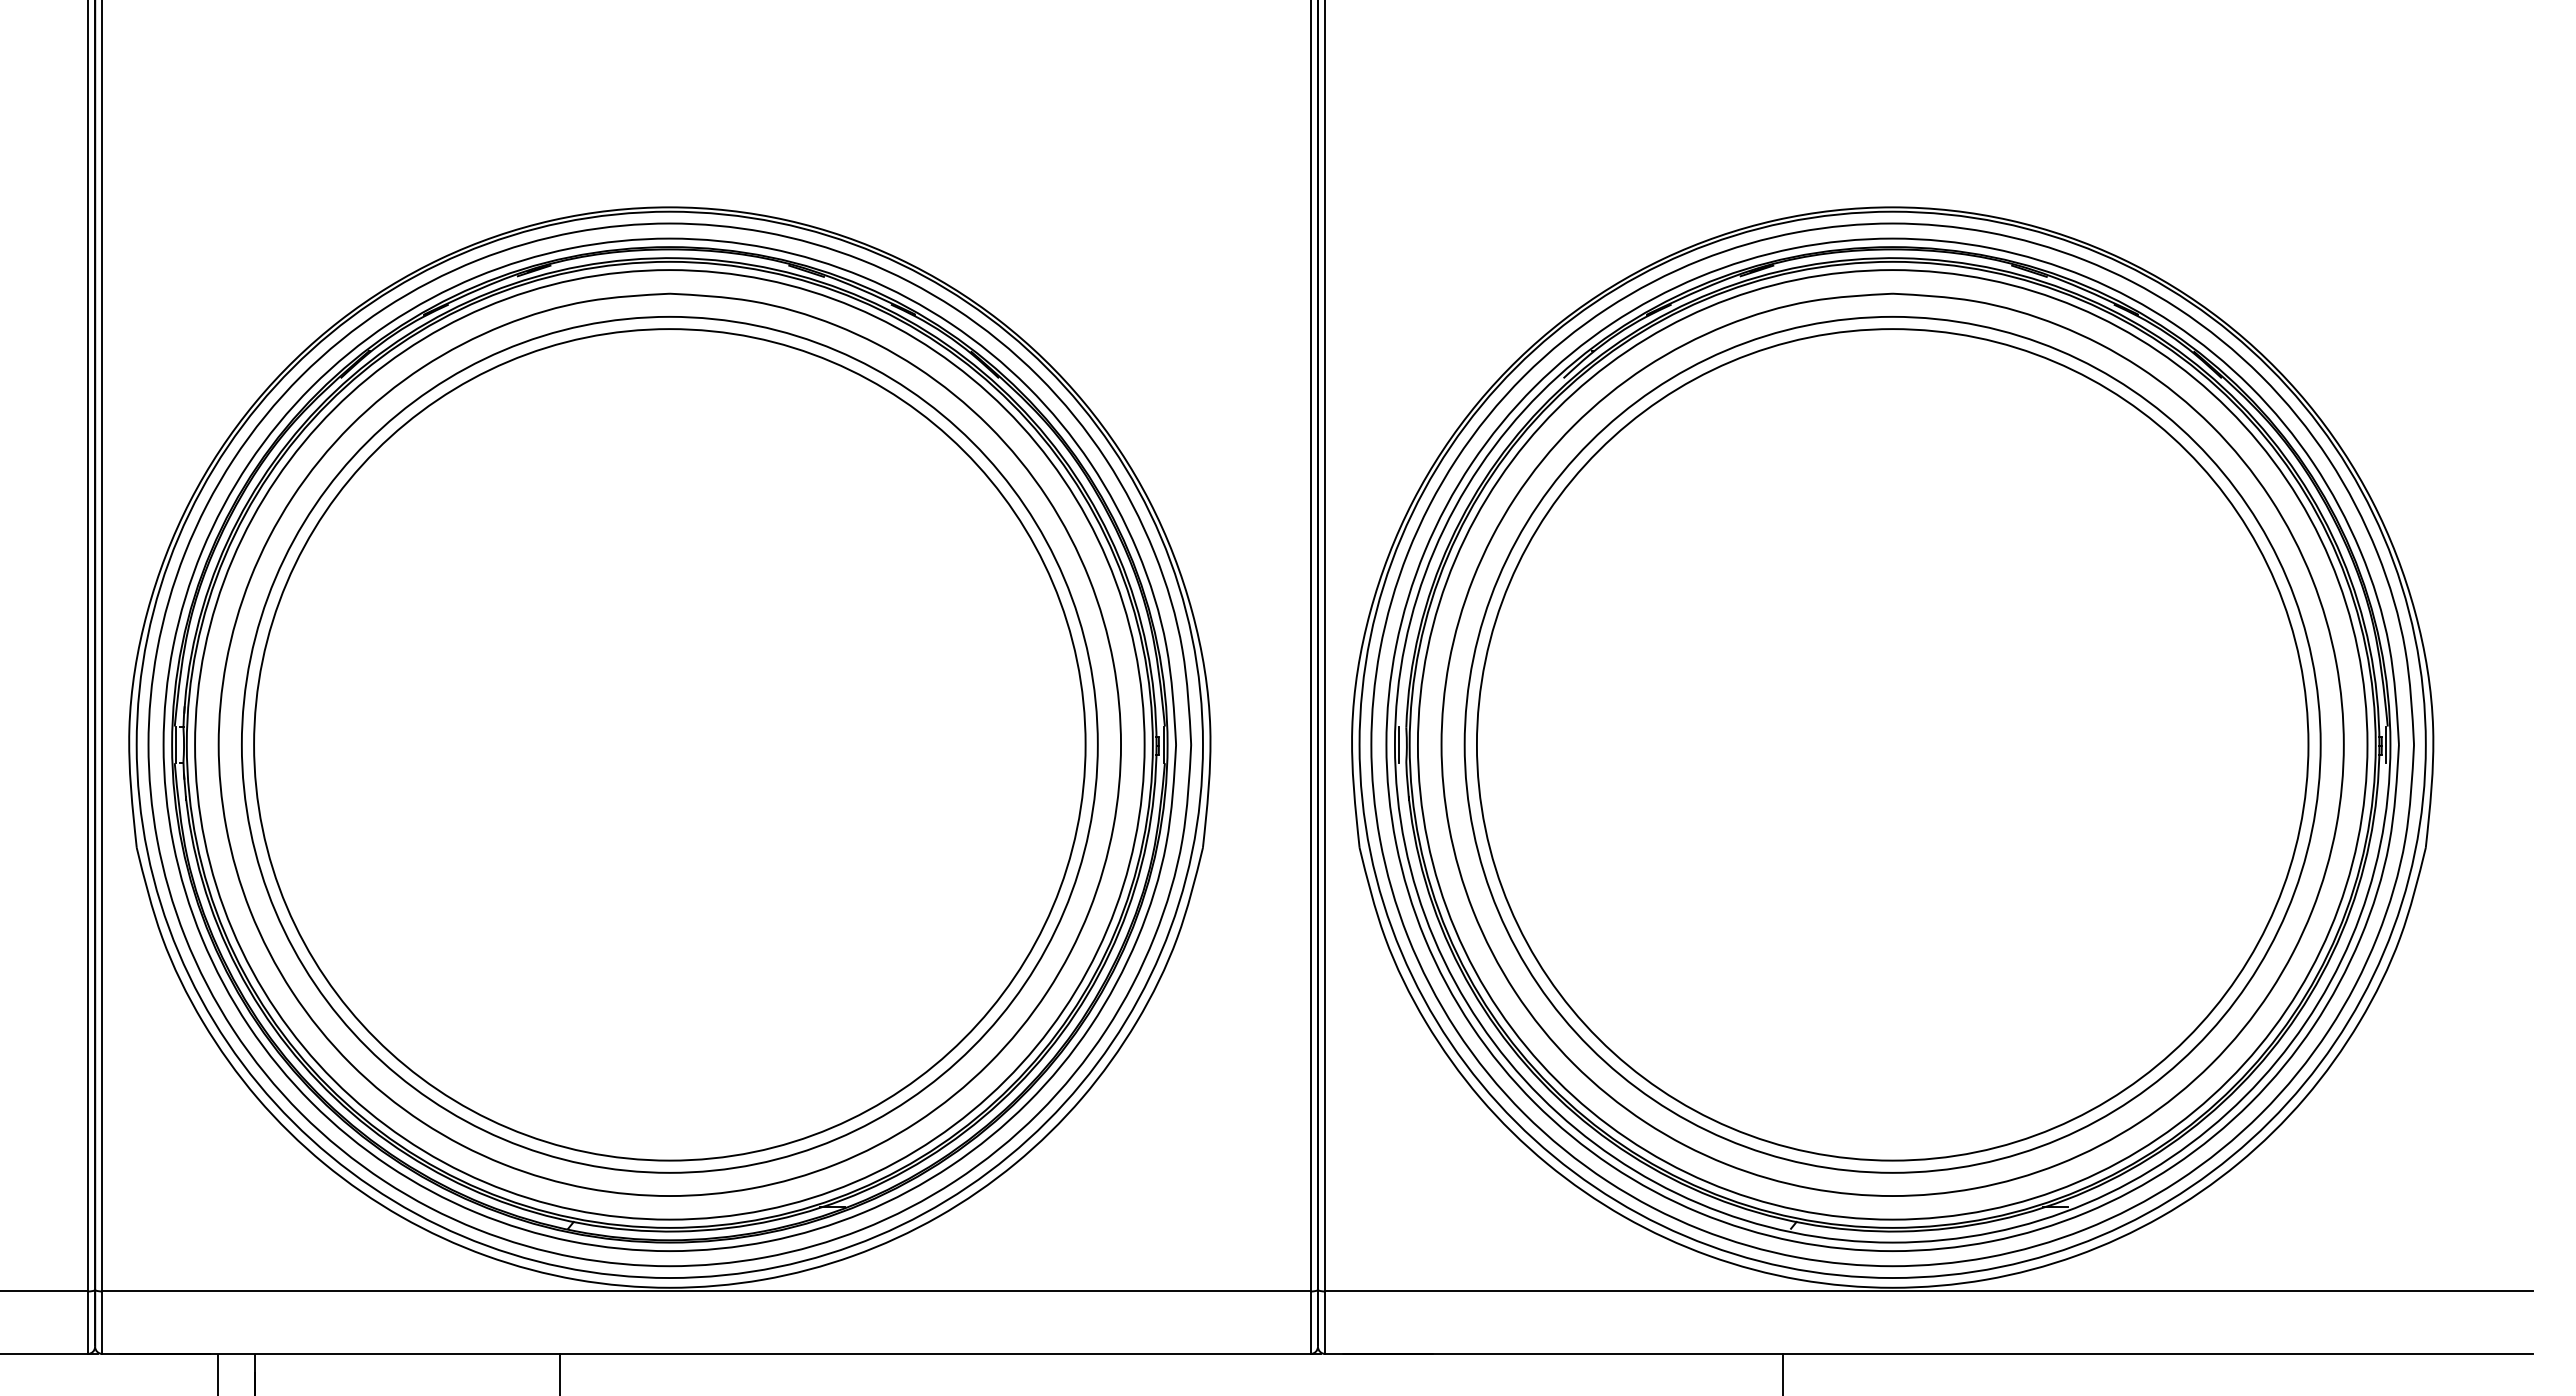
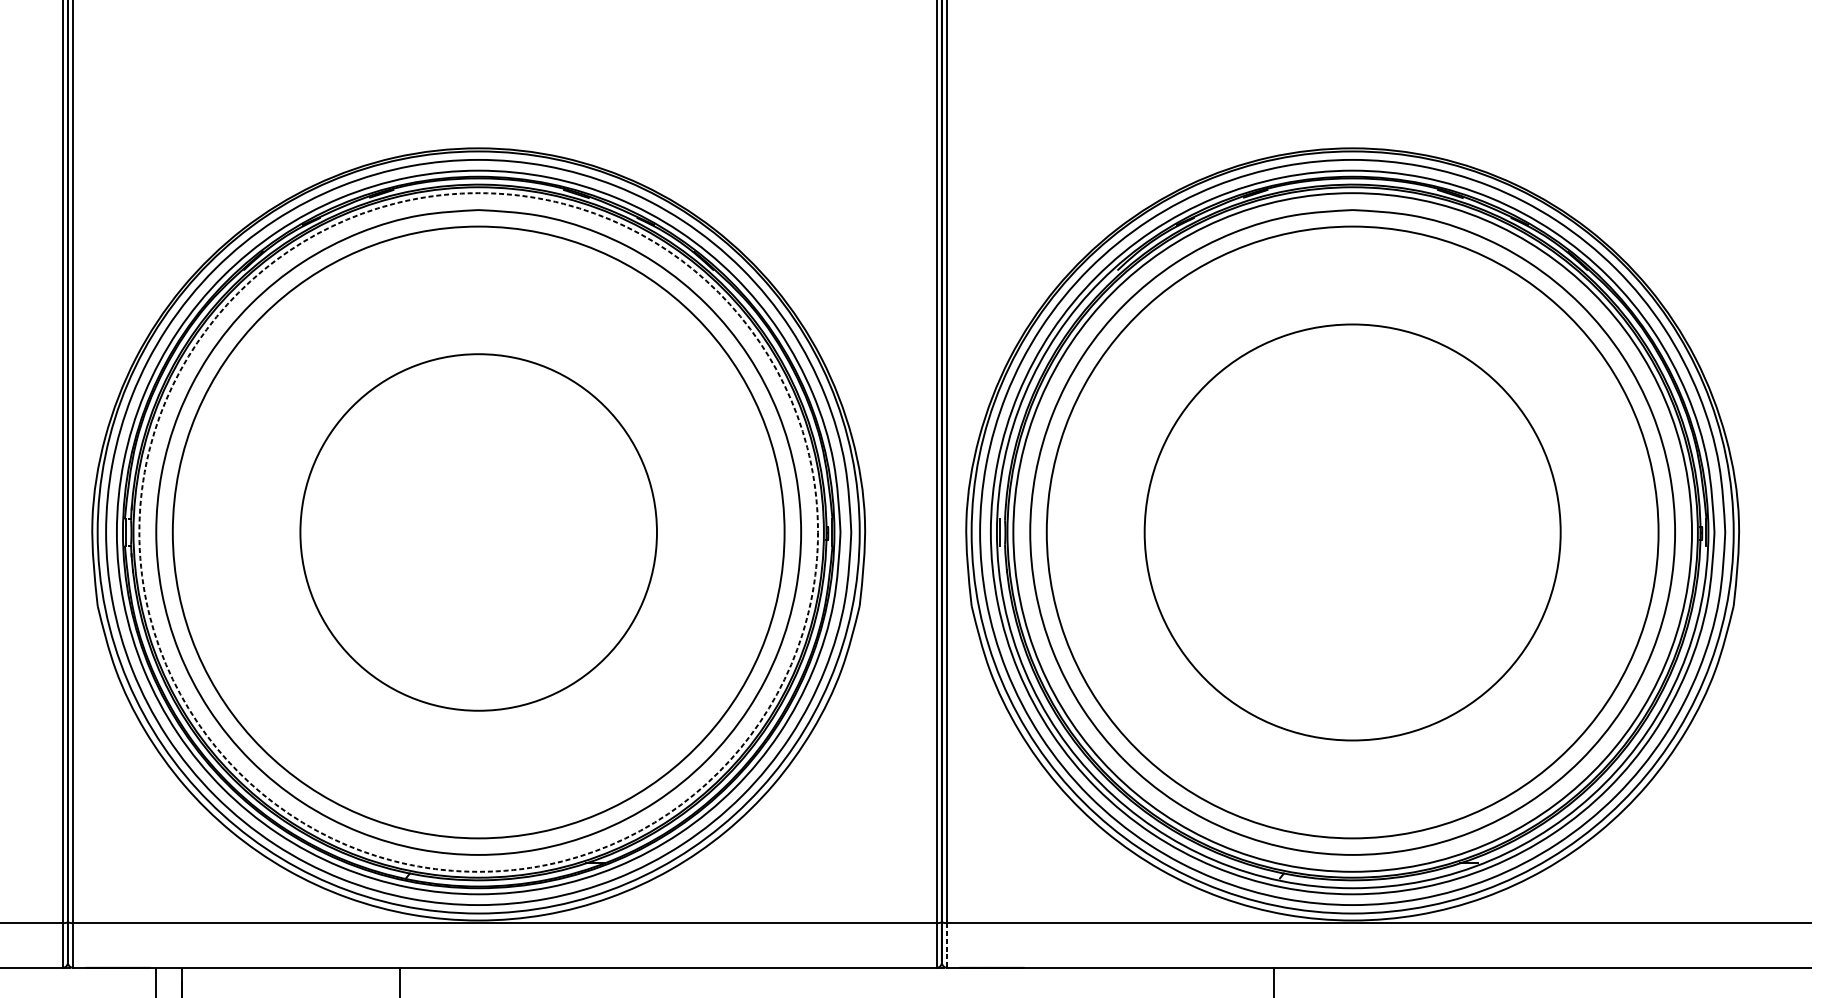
circle: (669, 744) -> (478, 532), size x0.6
circle: (669, 744) -> (478, 532), solid -> dashed
circle: (1892, 744) -> (1352, 532), size x0.7
line: (1325, 1323) -> (947, 946), solid -> dashed

